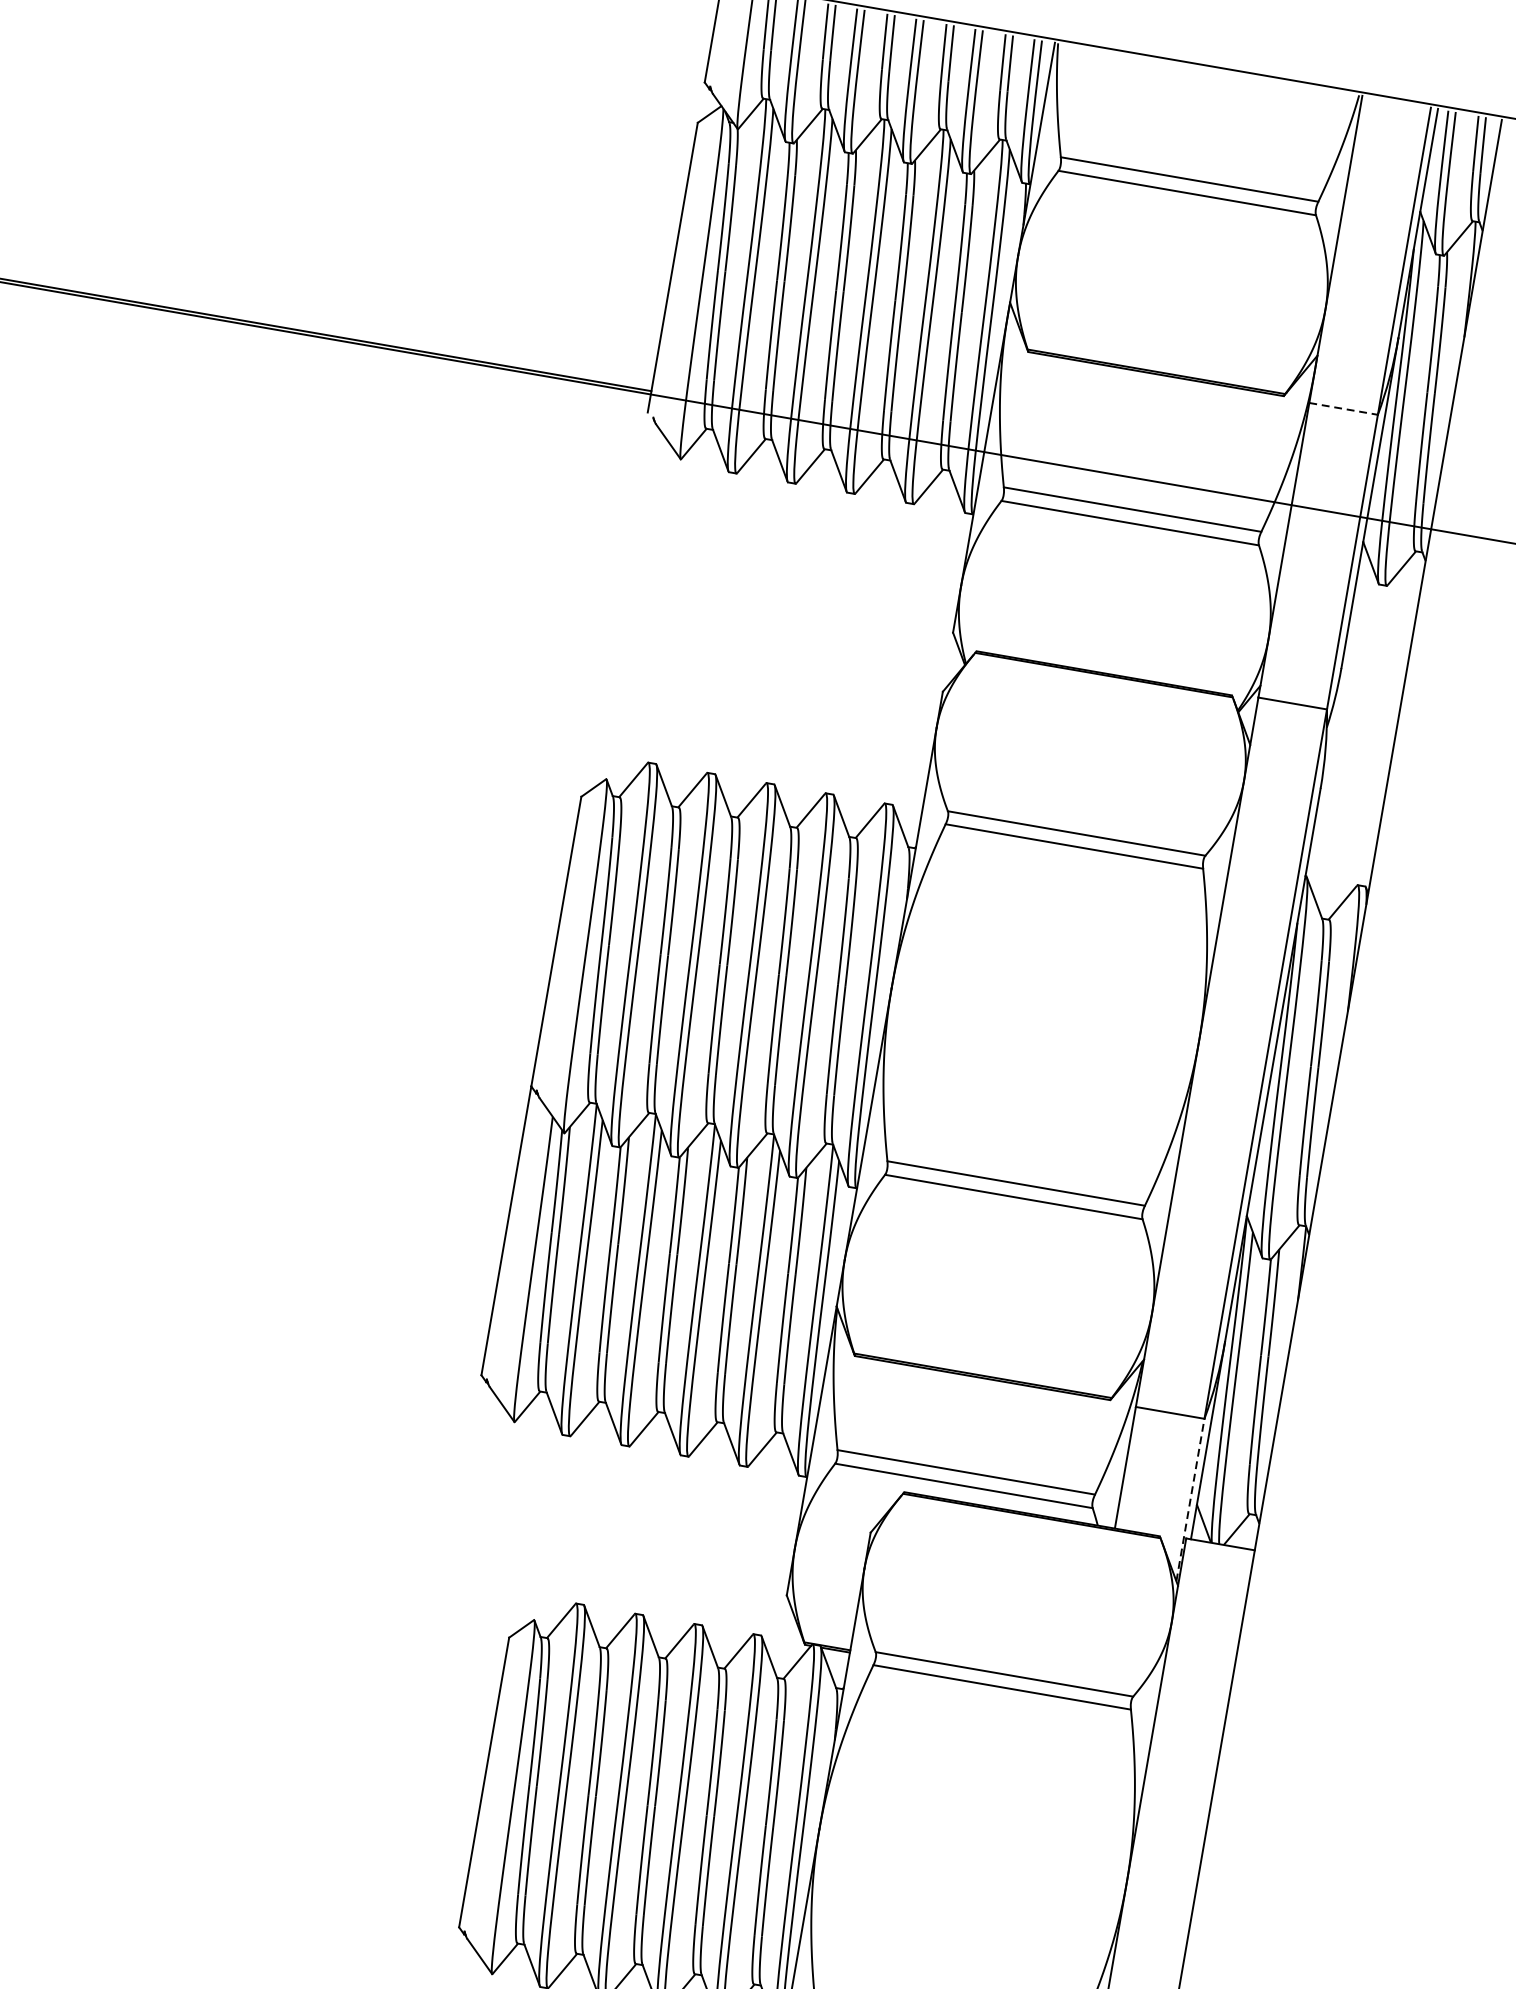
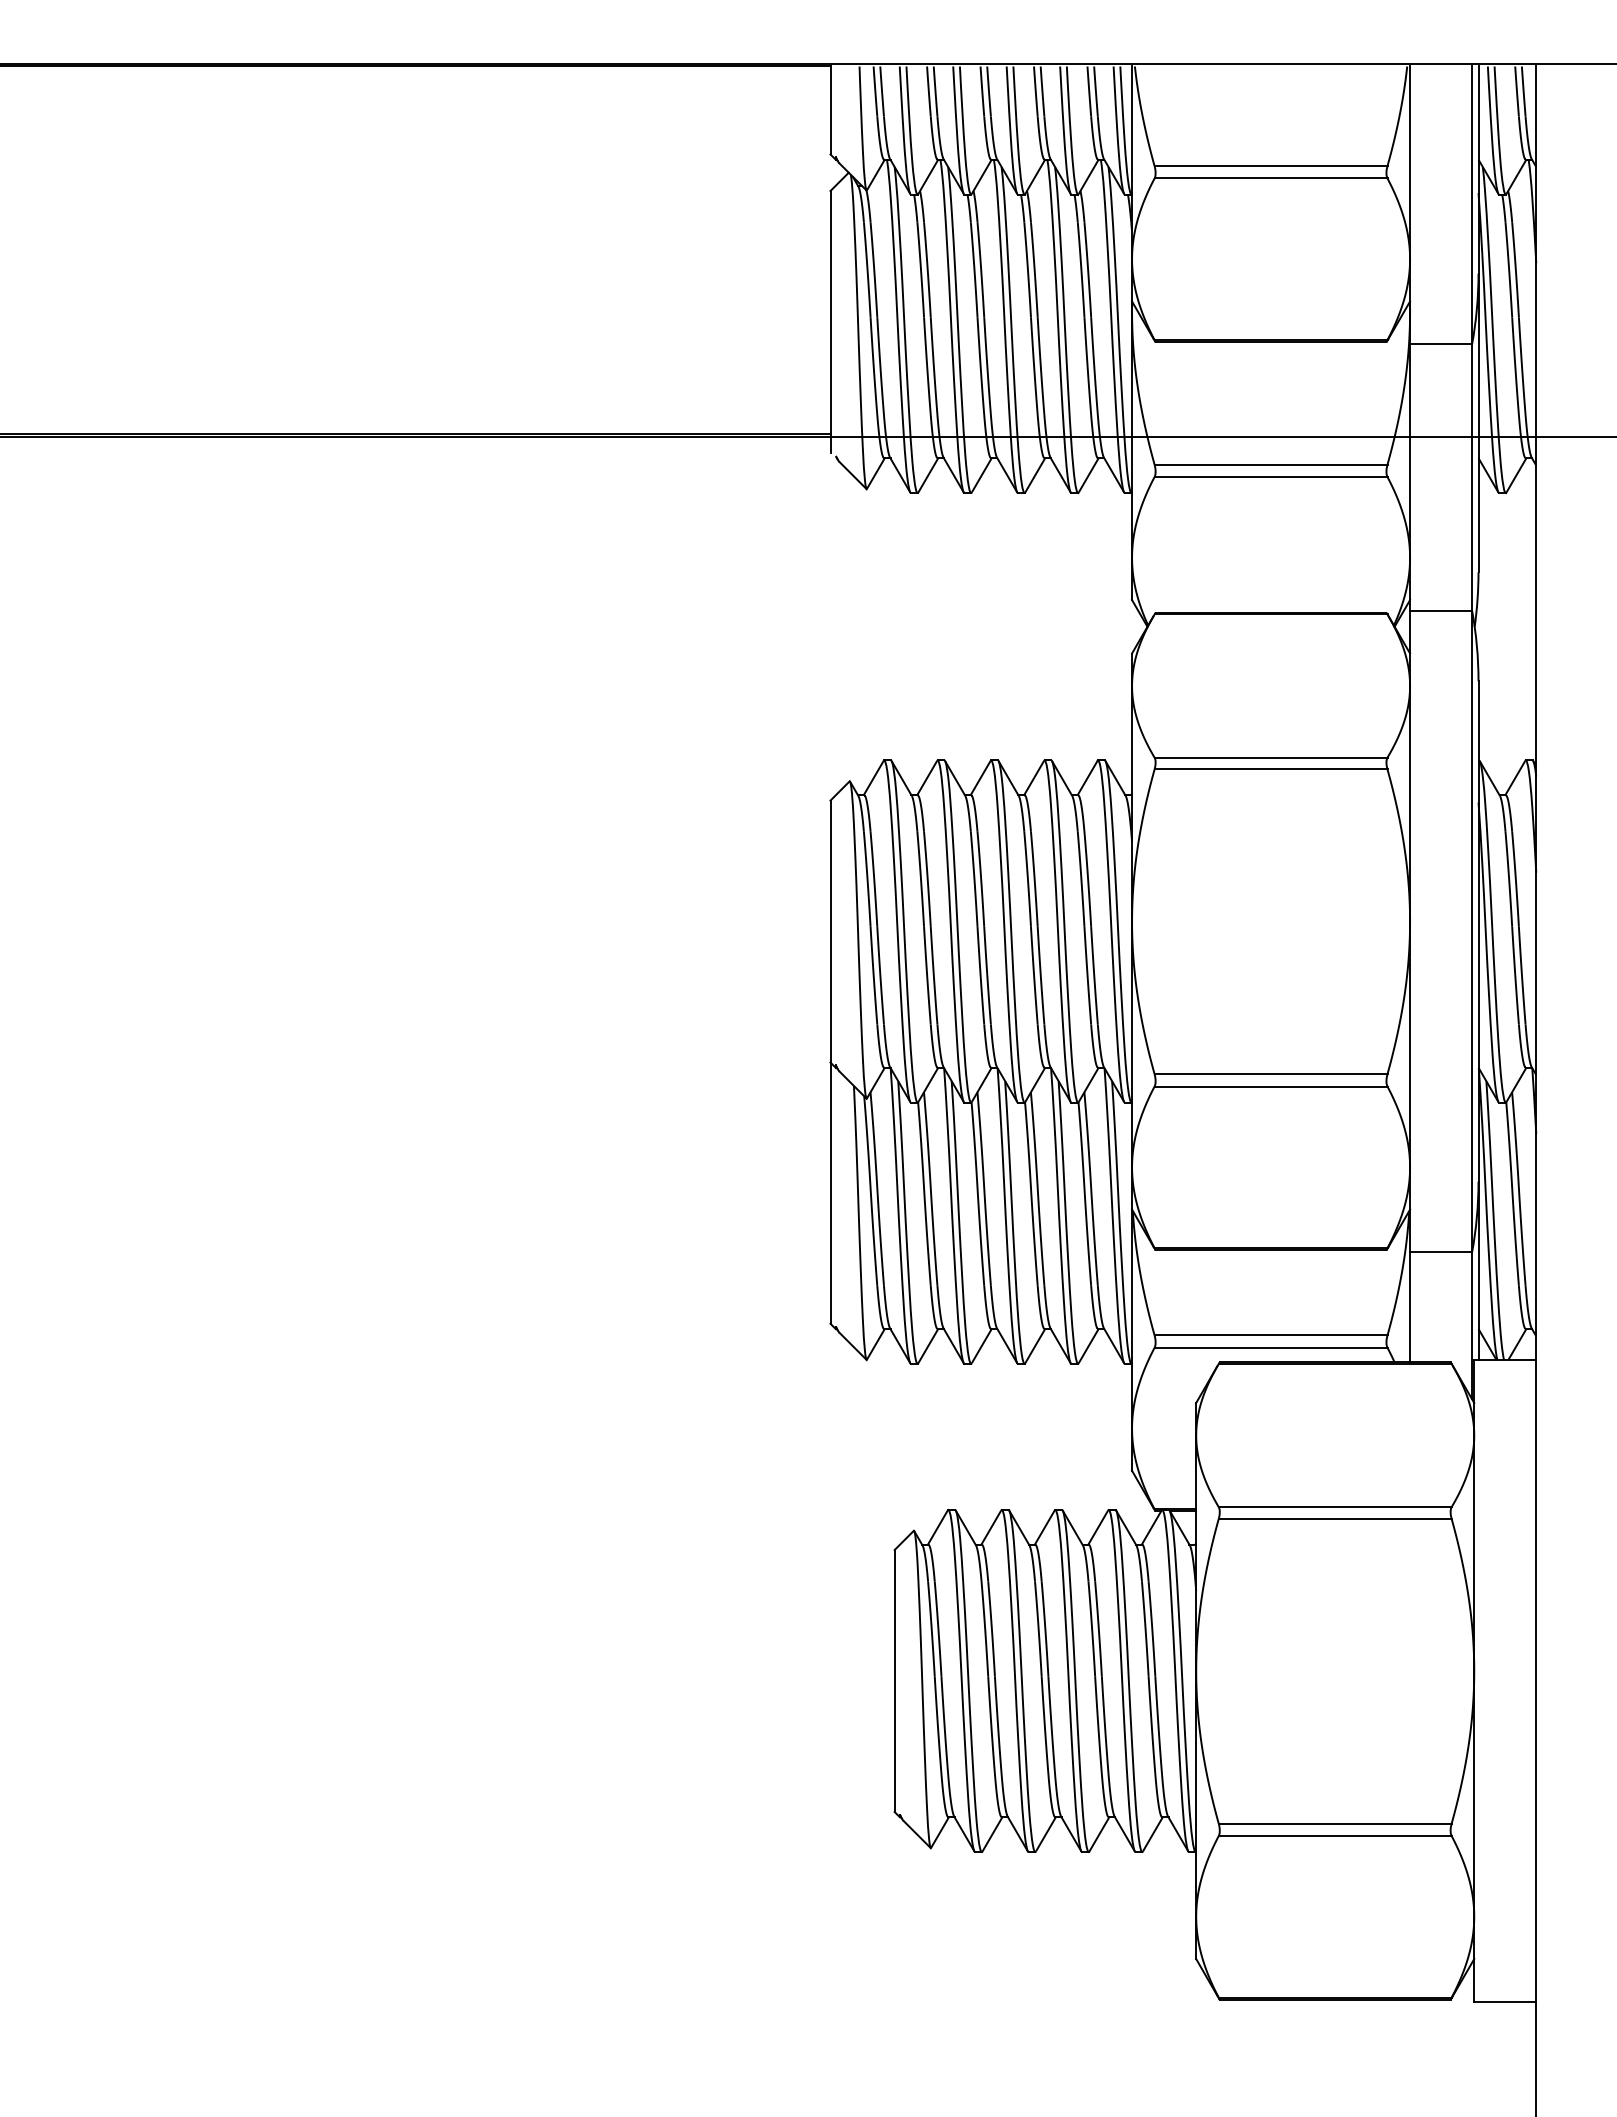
line: (1344, 409) -> (1441, 344), dashed -> solid
line: (1190, 1499) -> (1472, 1325), dashed -> solid

